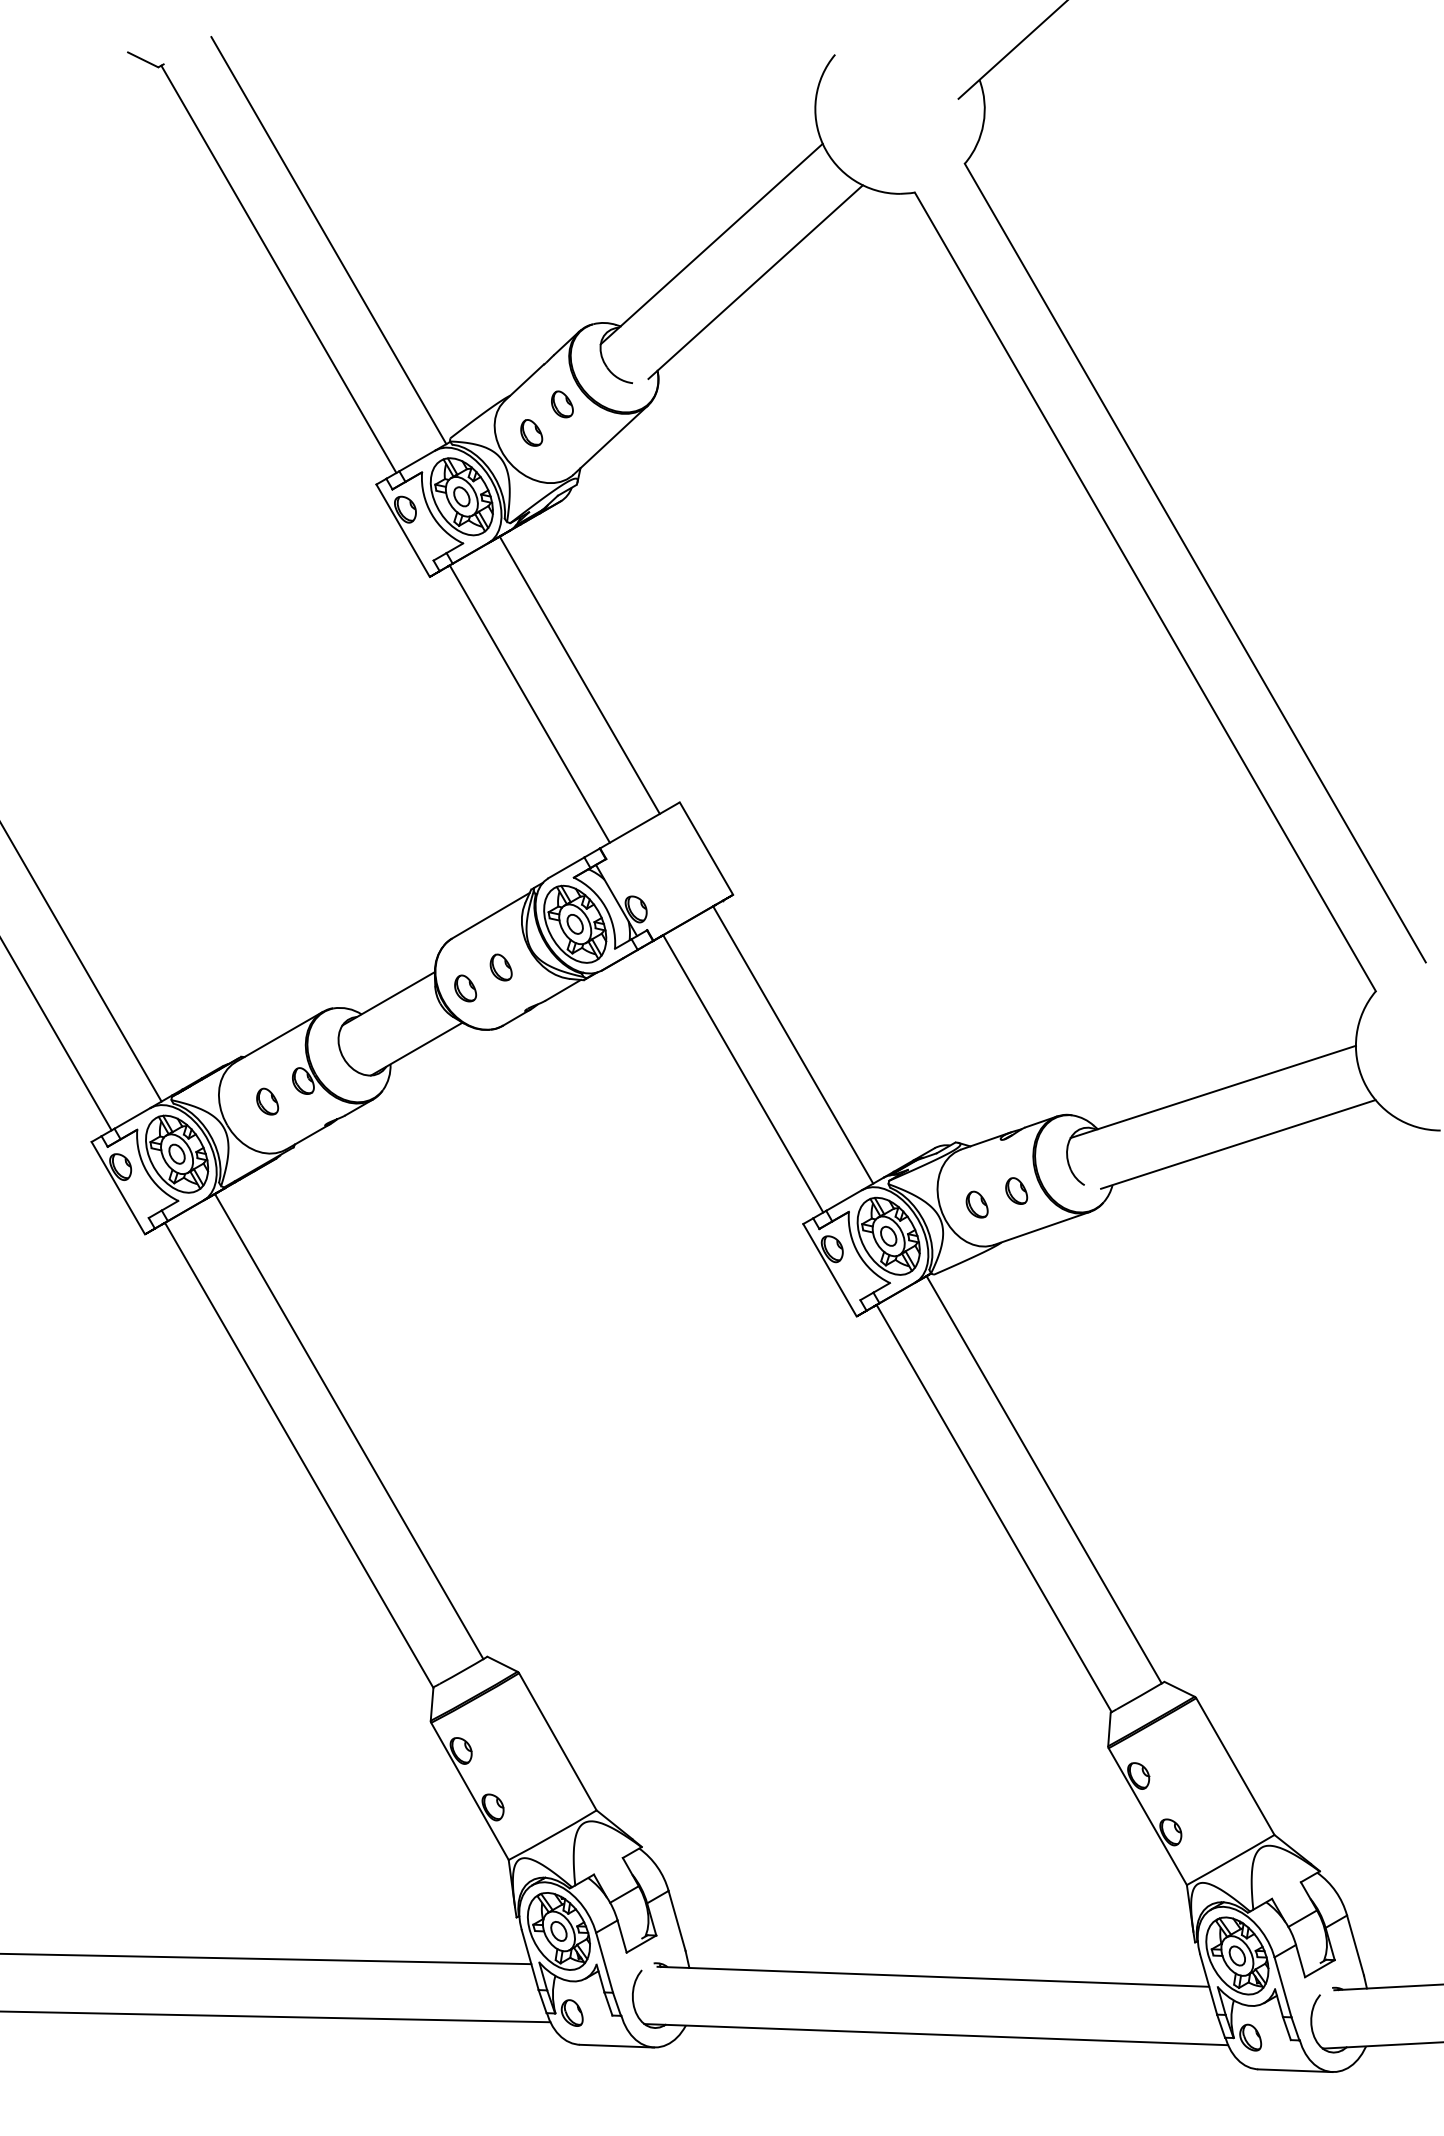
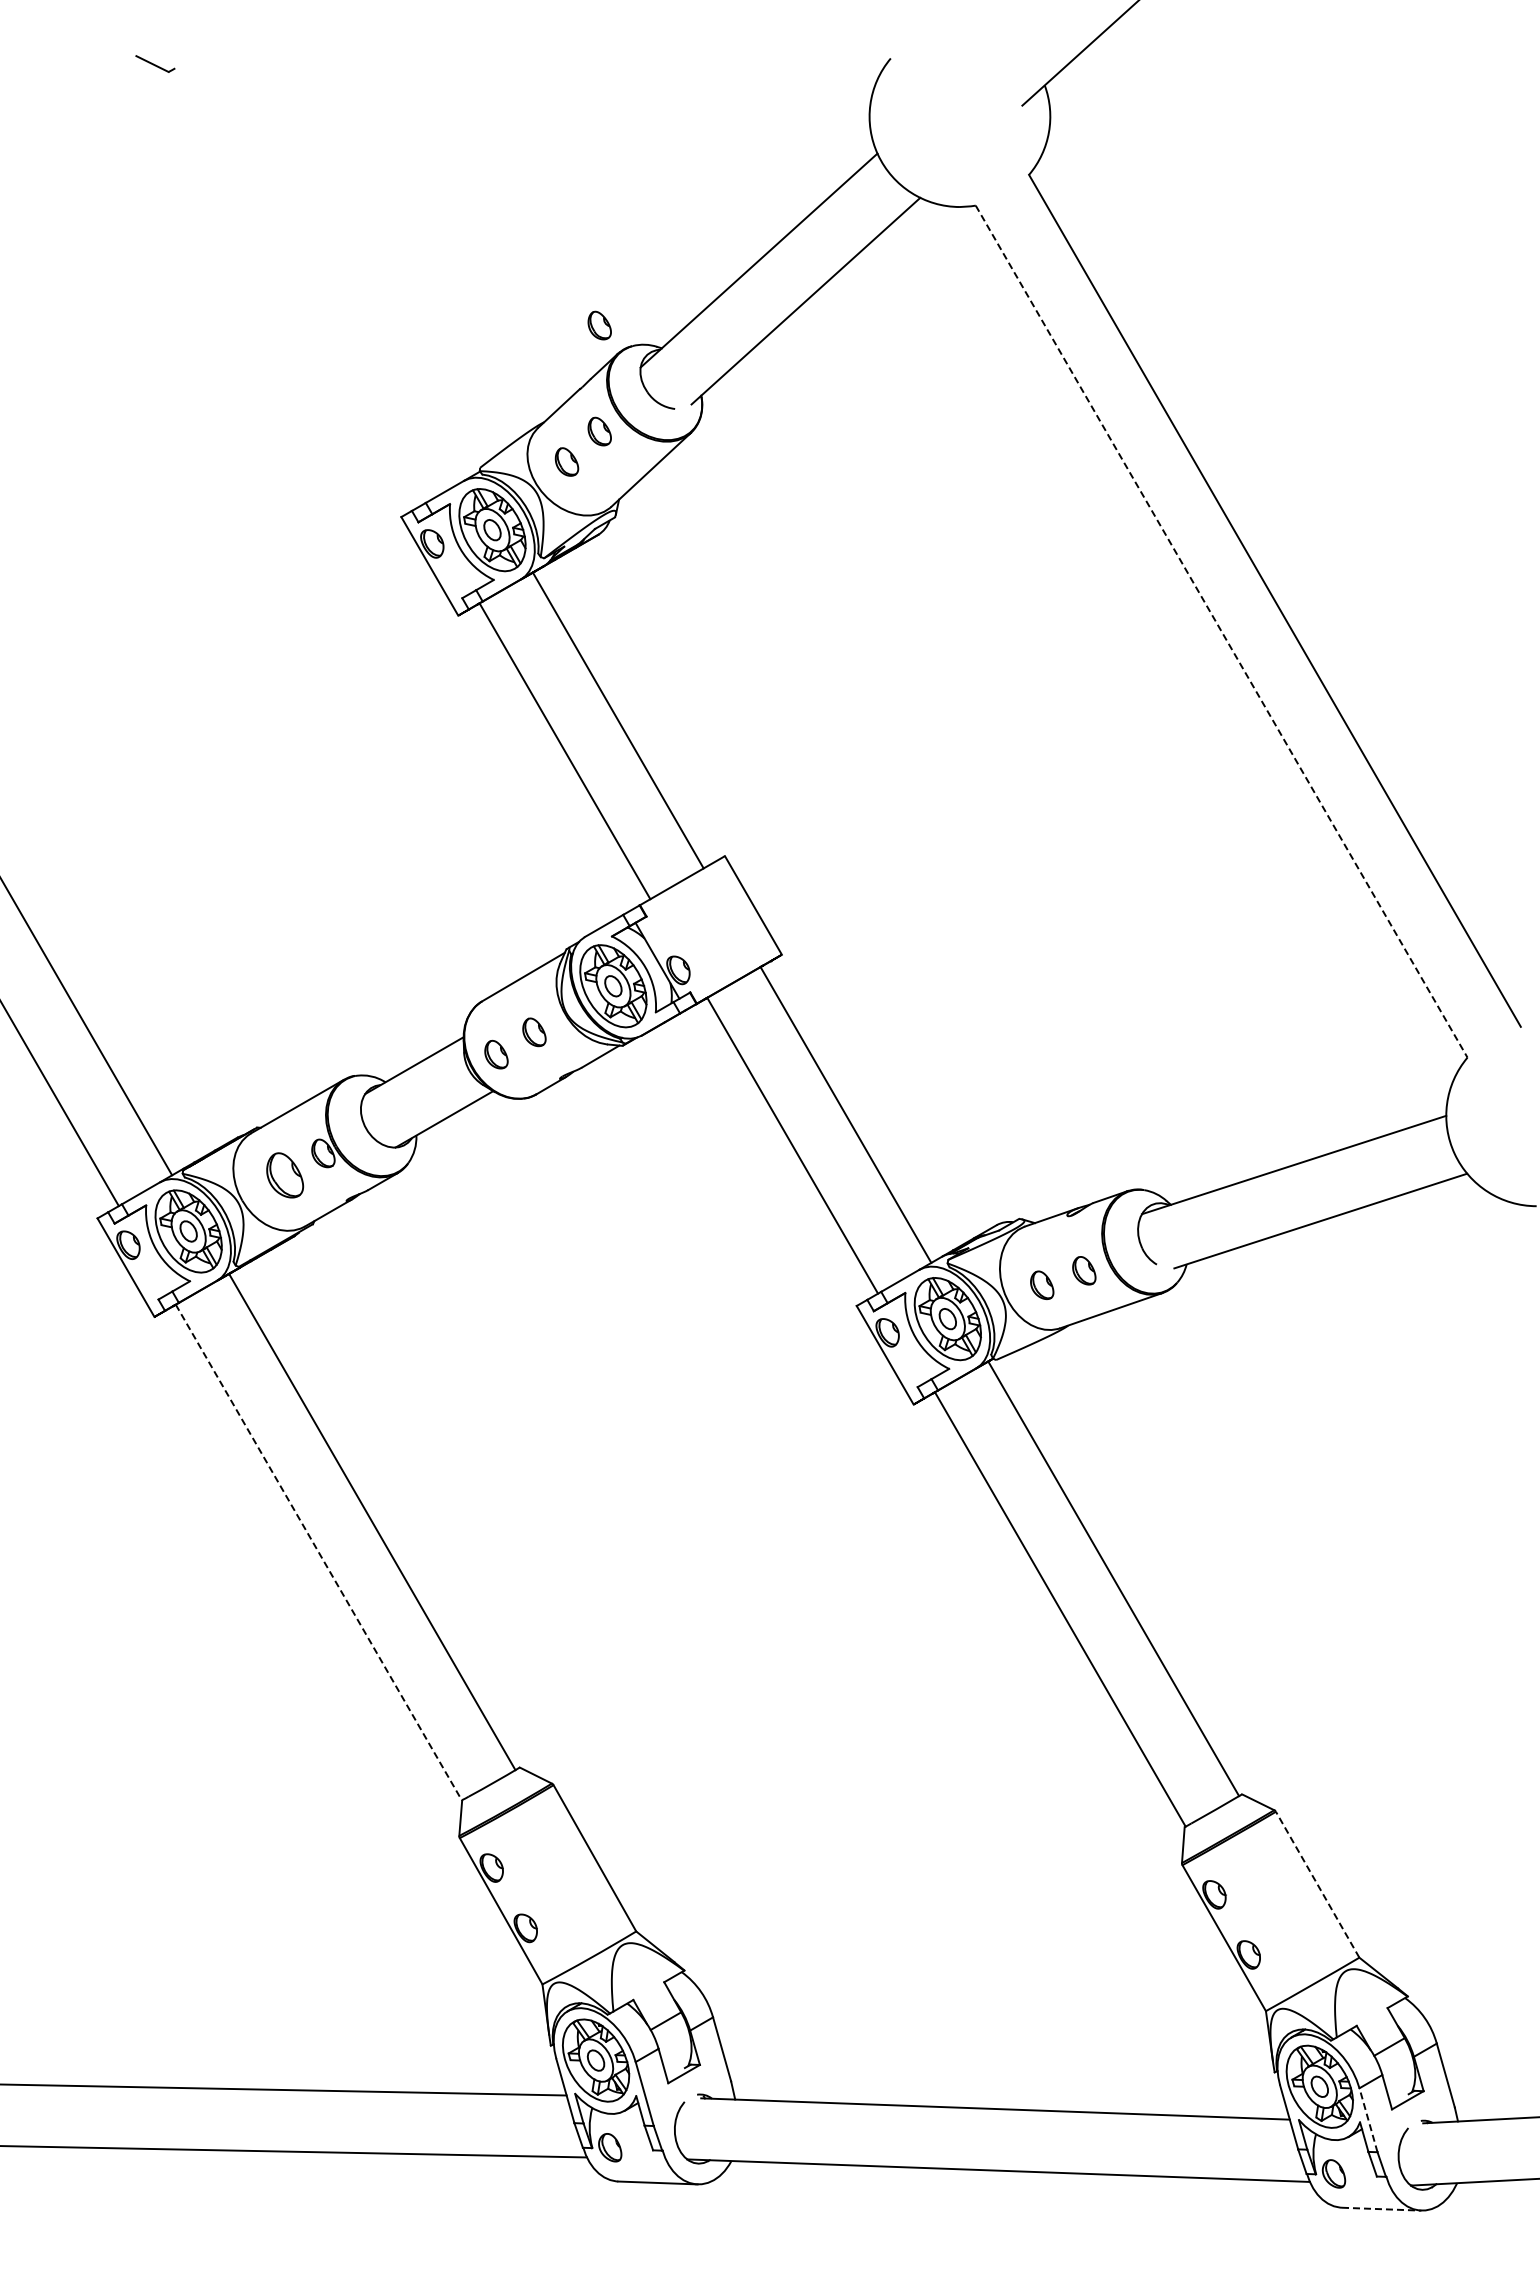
line: (328, 240) -> (350, 256), removed
line: (278, 269) -> (296, 287), removed
part: (562, 304) -> (599, 325), added
line: (1145, 591) -> (1221, 631), solid -> dashed
part: (267, 1101) -> (285, 1175), size x1.6
line: (299, 1456) -> (319, 1553), solid -> dashed
line: (1235, 1766) -> (1317, 1884), solid -> dashed
line: (1283, 1986) -> (1368, 2119), solid -> dashed
line: (1295, 2071) -> (1381, 2209), solid -> dashed

